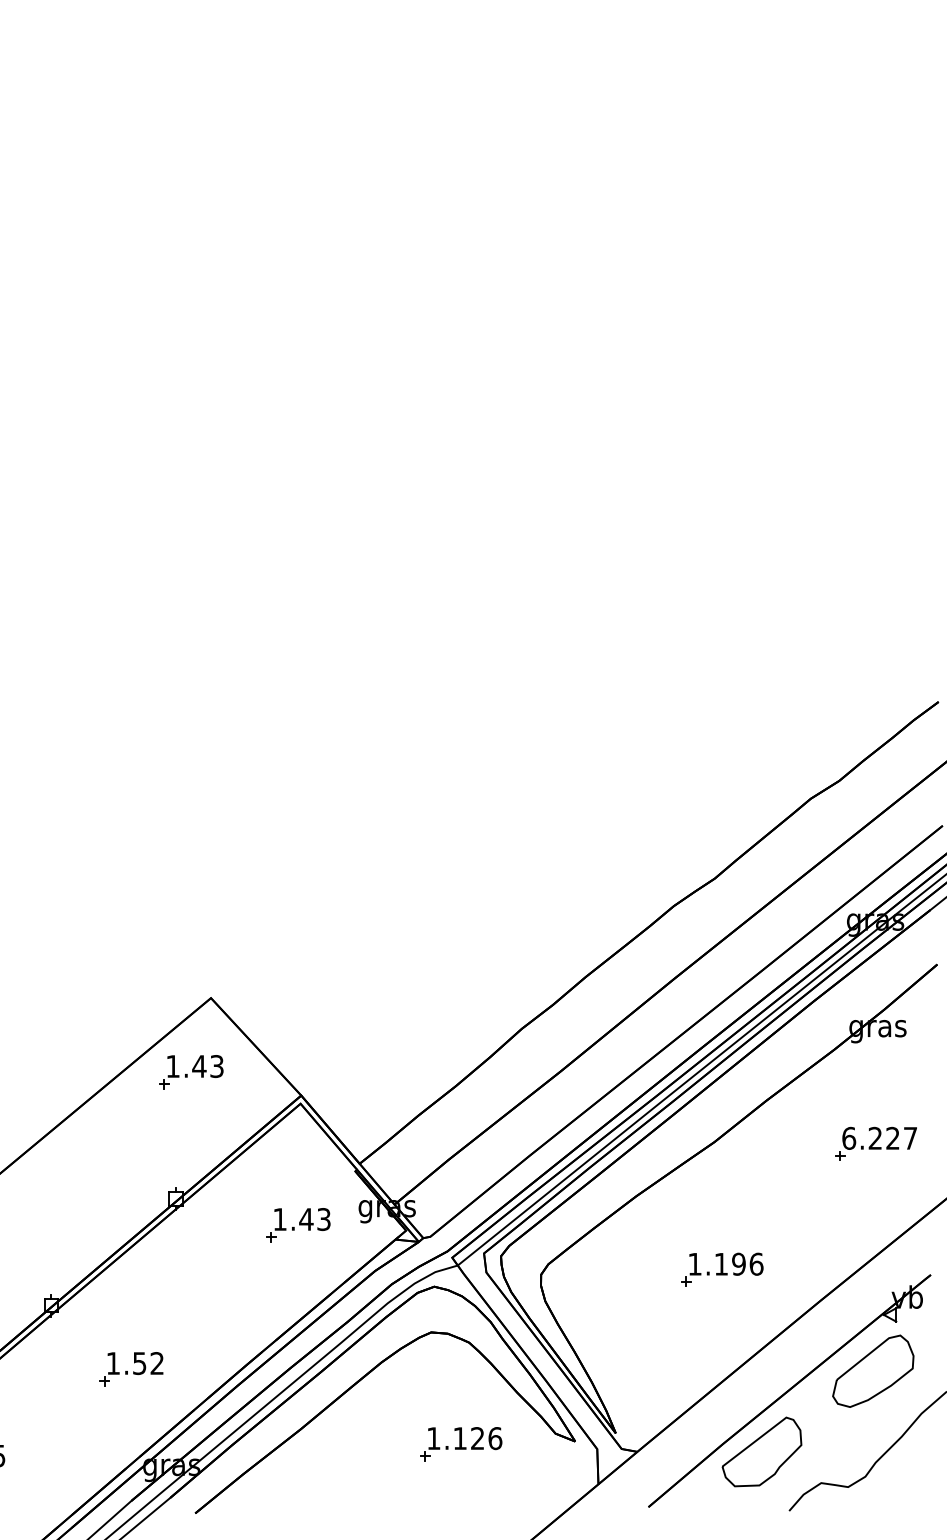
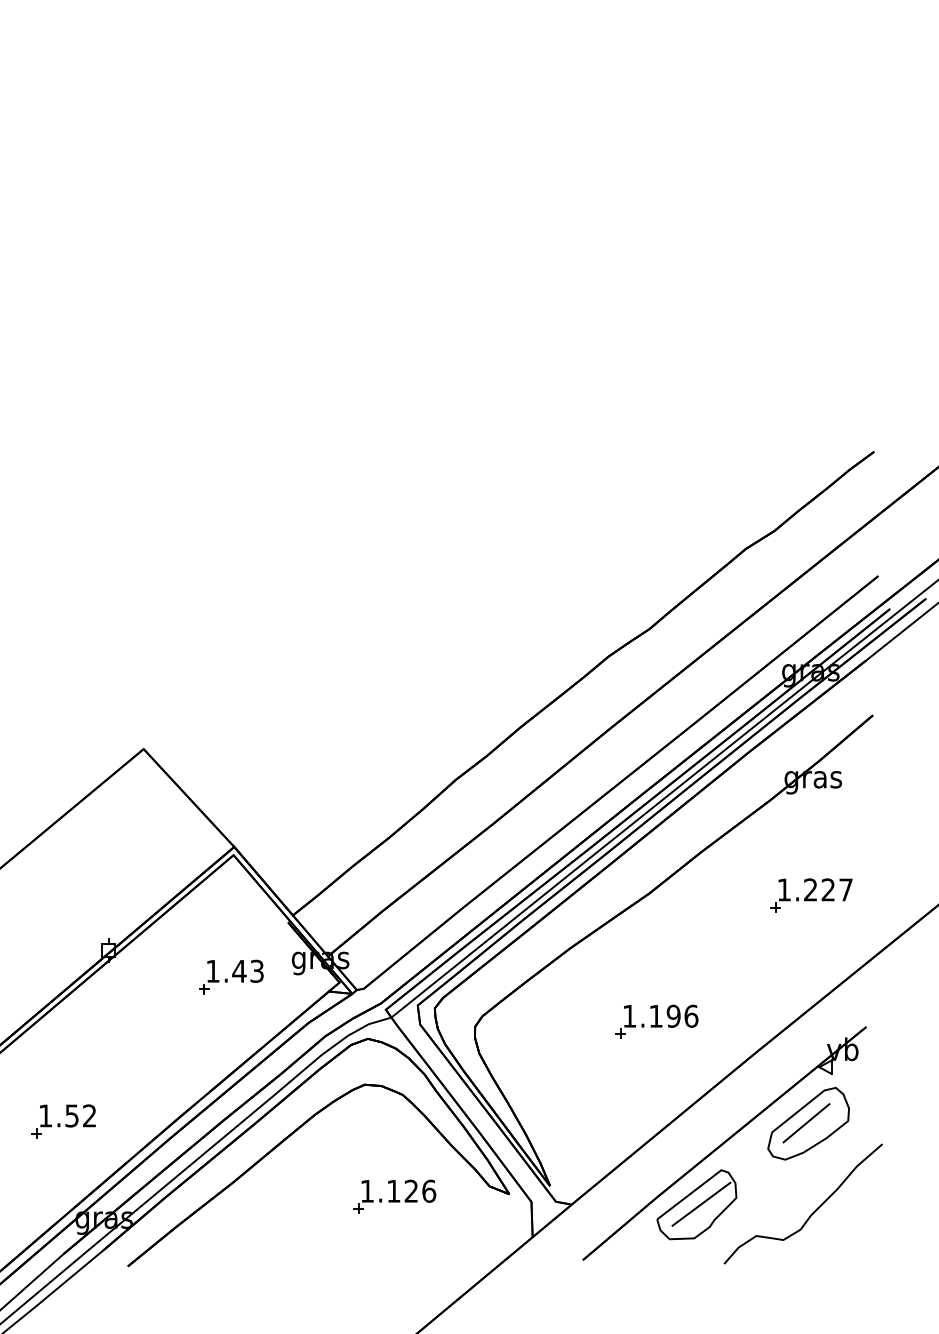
part: (191, 1072) -> (124, 823), removed
text: (849, 1137) -> (784, 889), 6.227 -> 1.227
line: (871, 1370) -> (806, 1122), added
line: (766, 1451) -> (701, 1204), added

